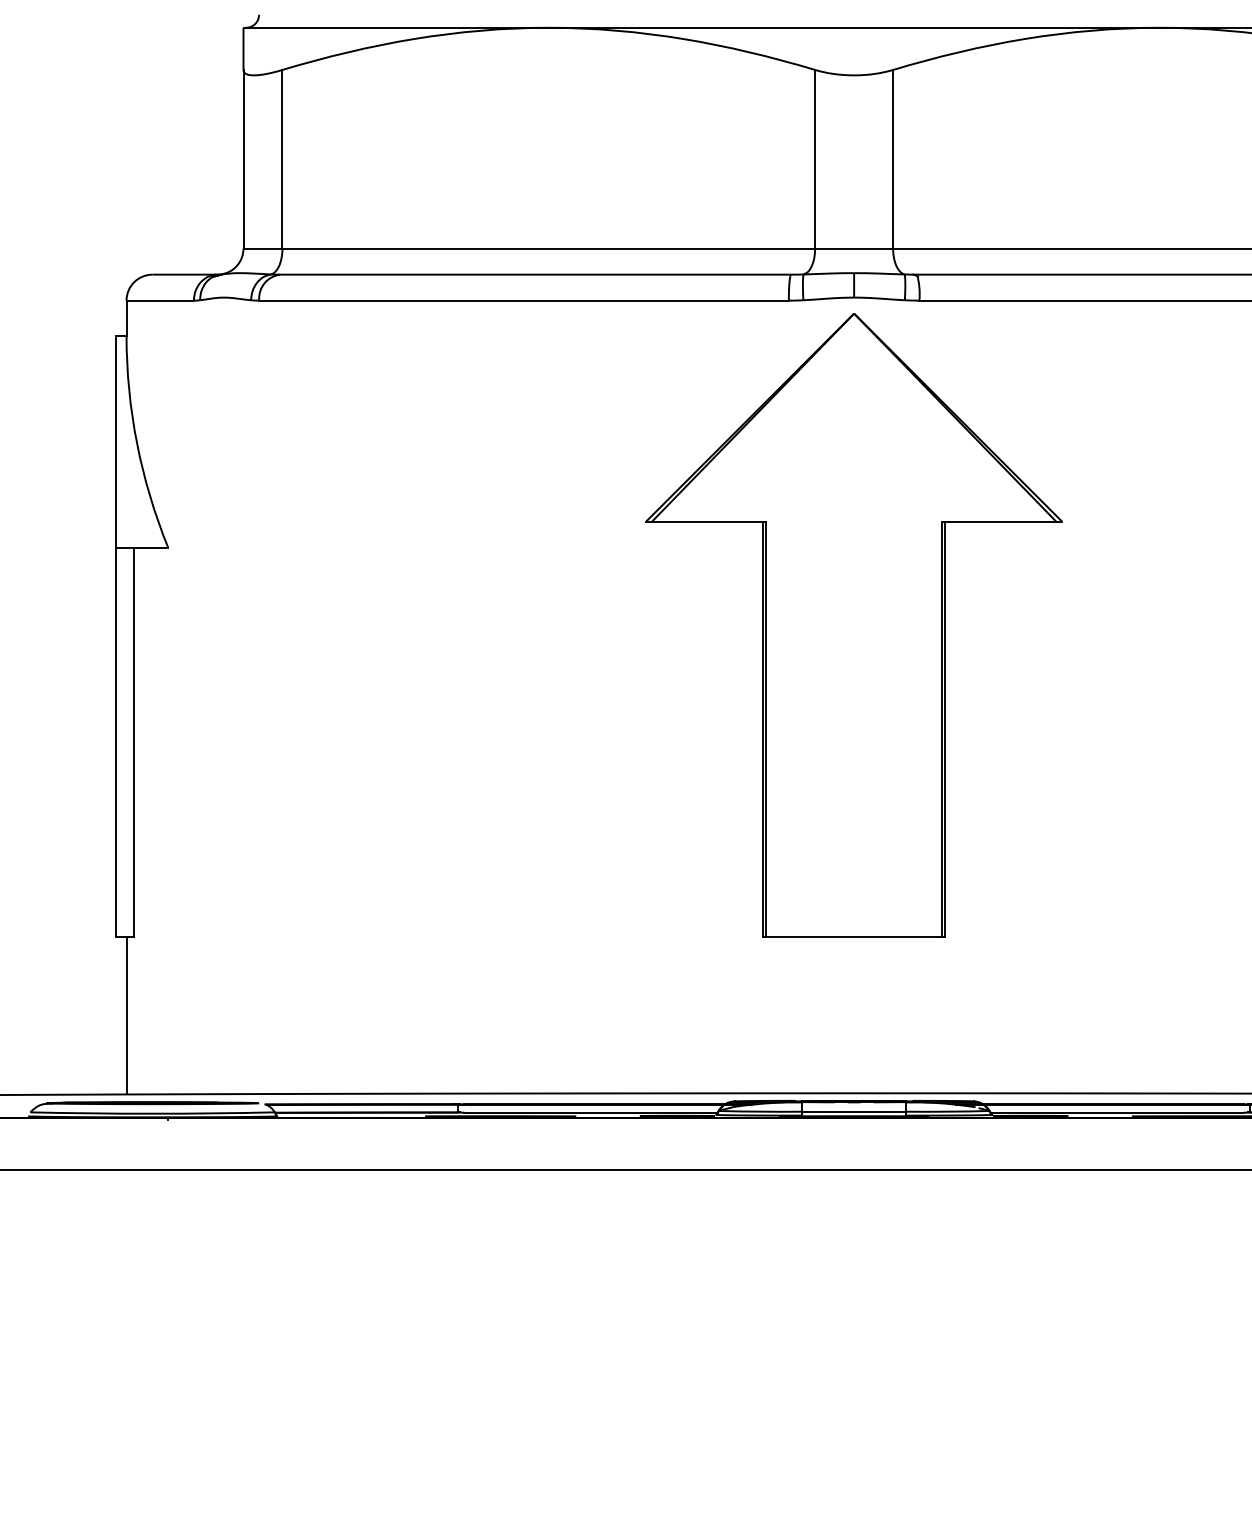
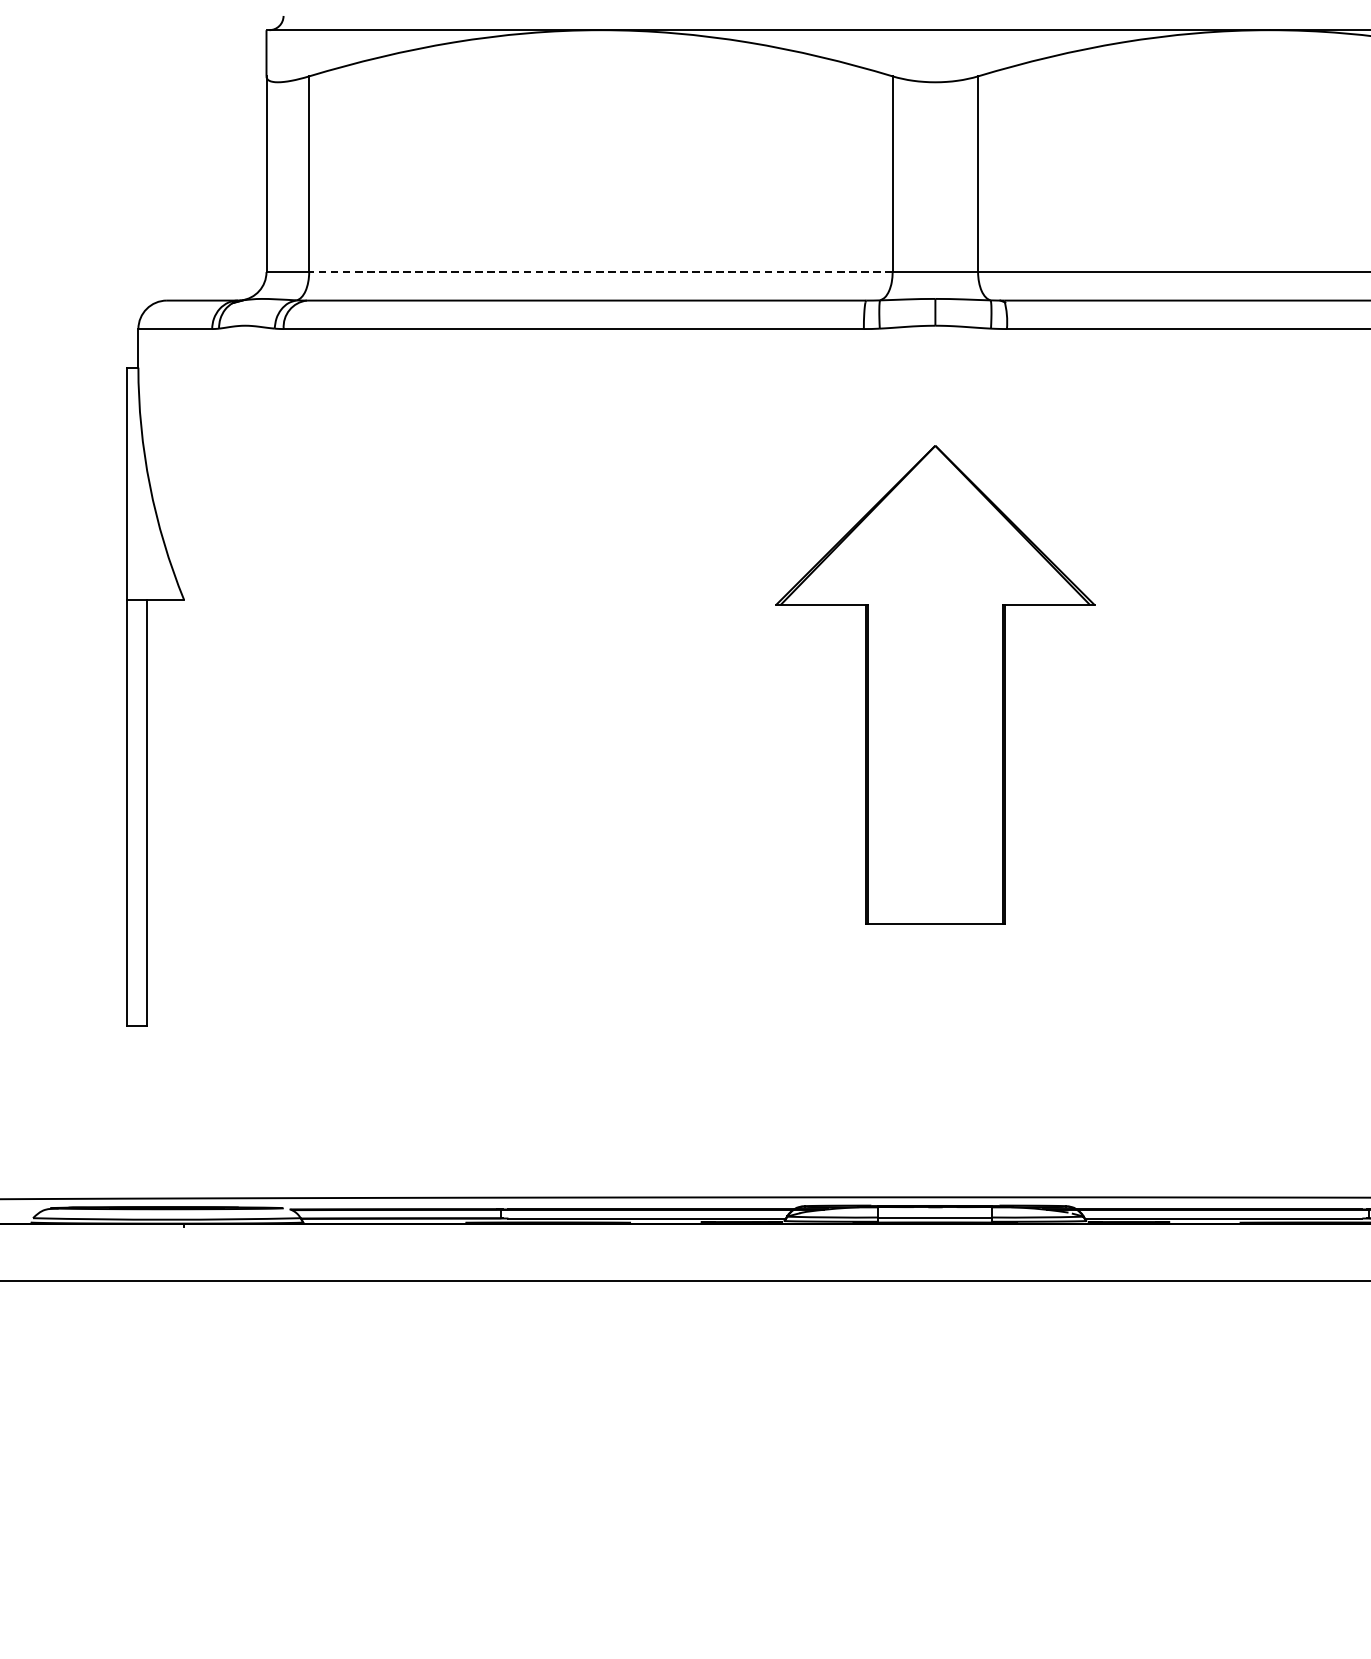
line: (548, 248) -> (600, 271), solid -> dashed
part: (853, 625) -> (934, 684), size x0.7
line: (126, 1015) -> (138, 1112), removed

